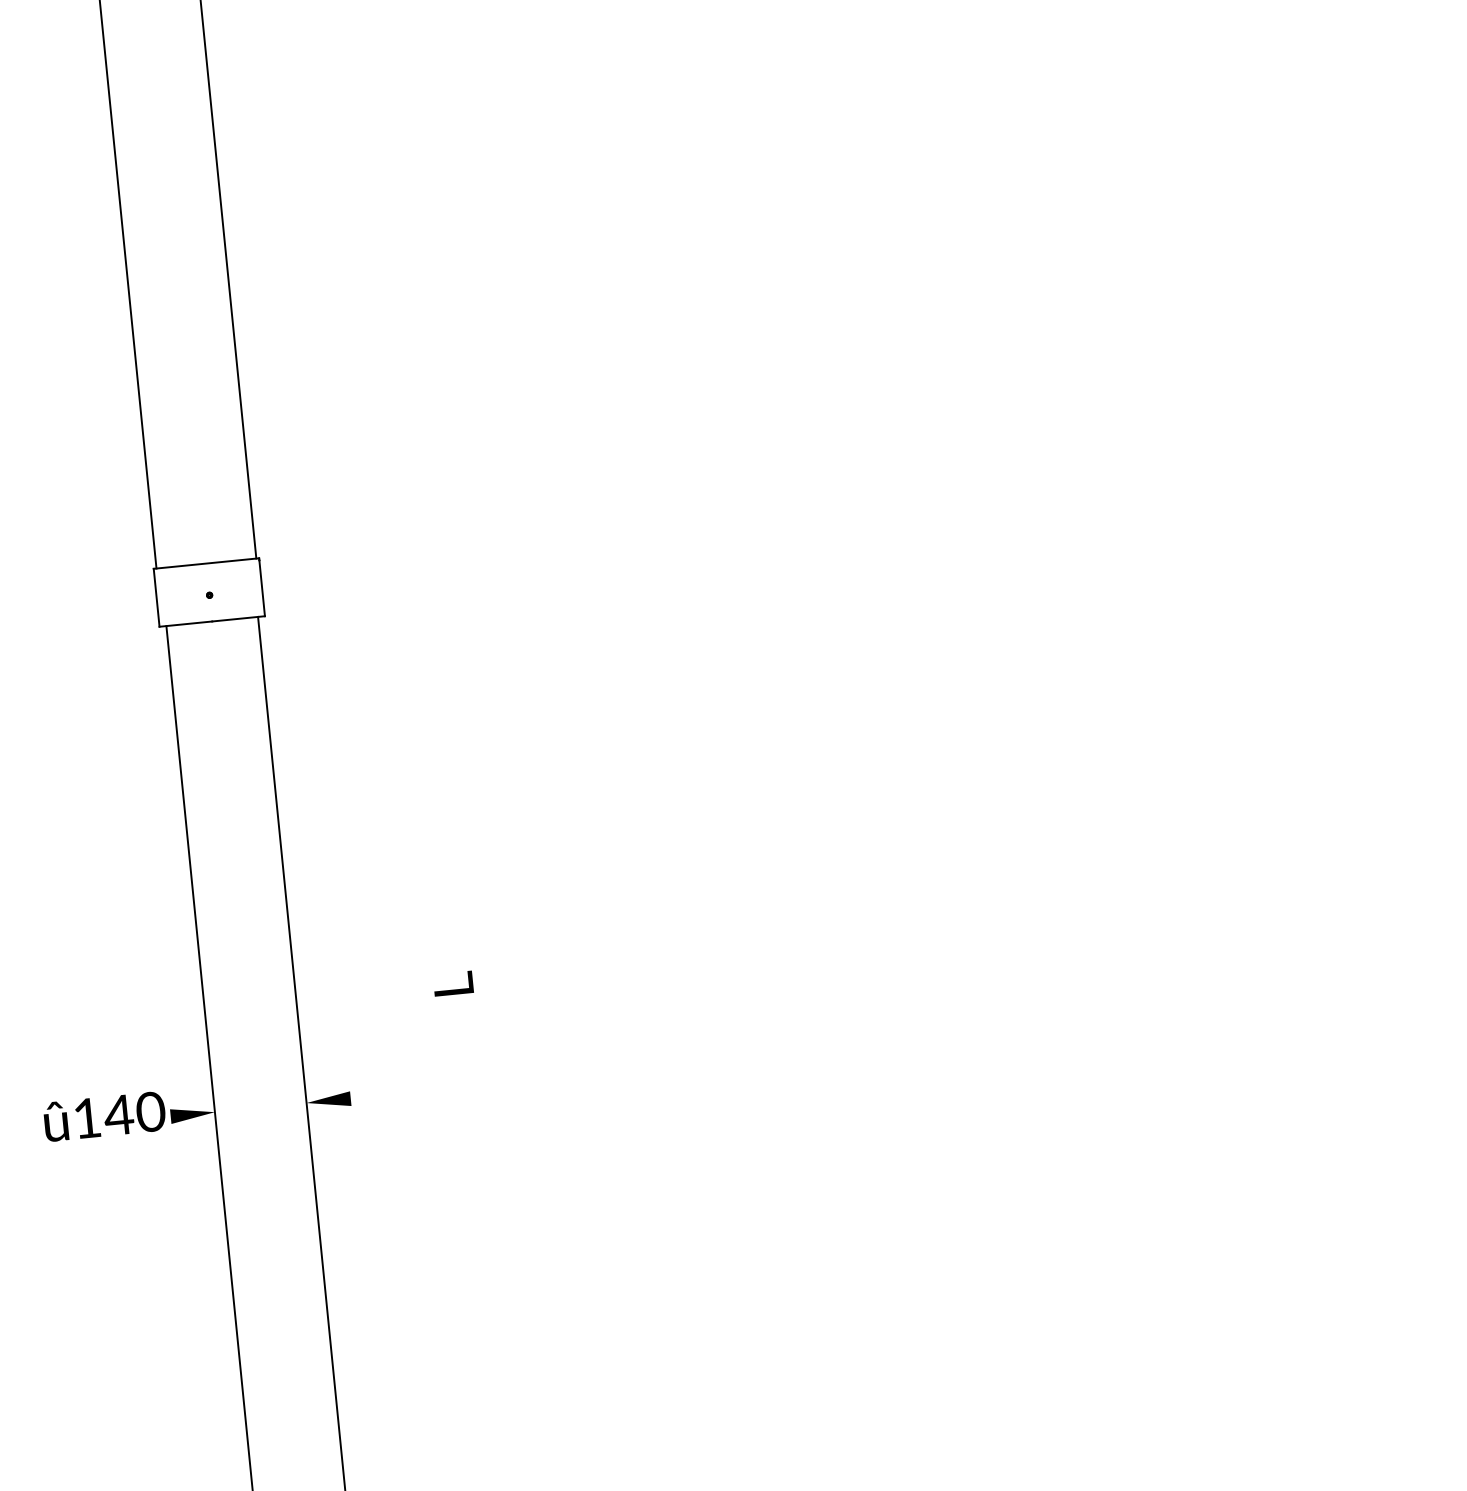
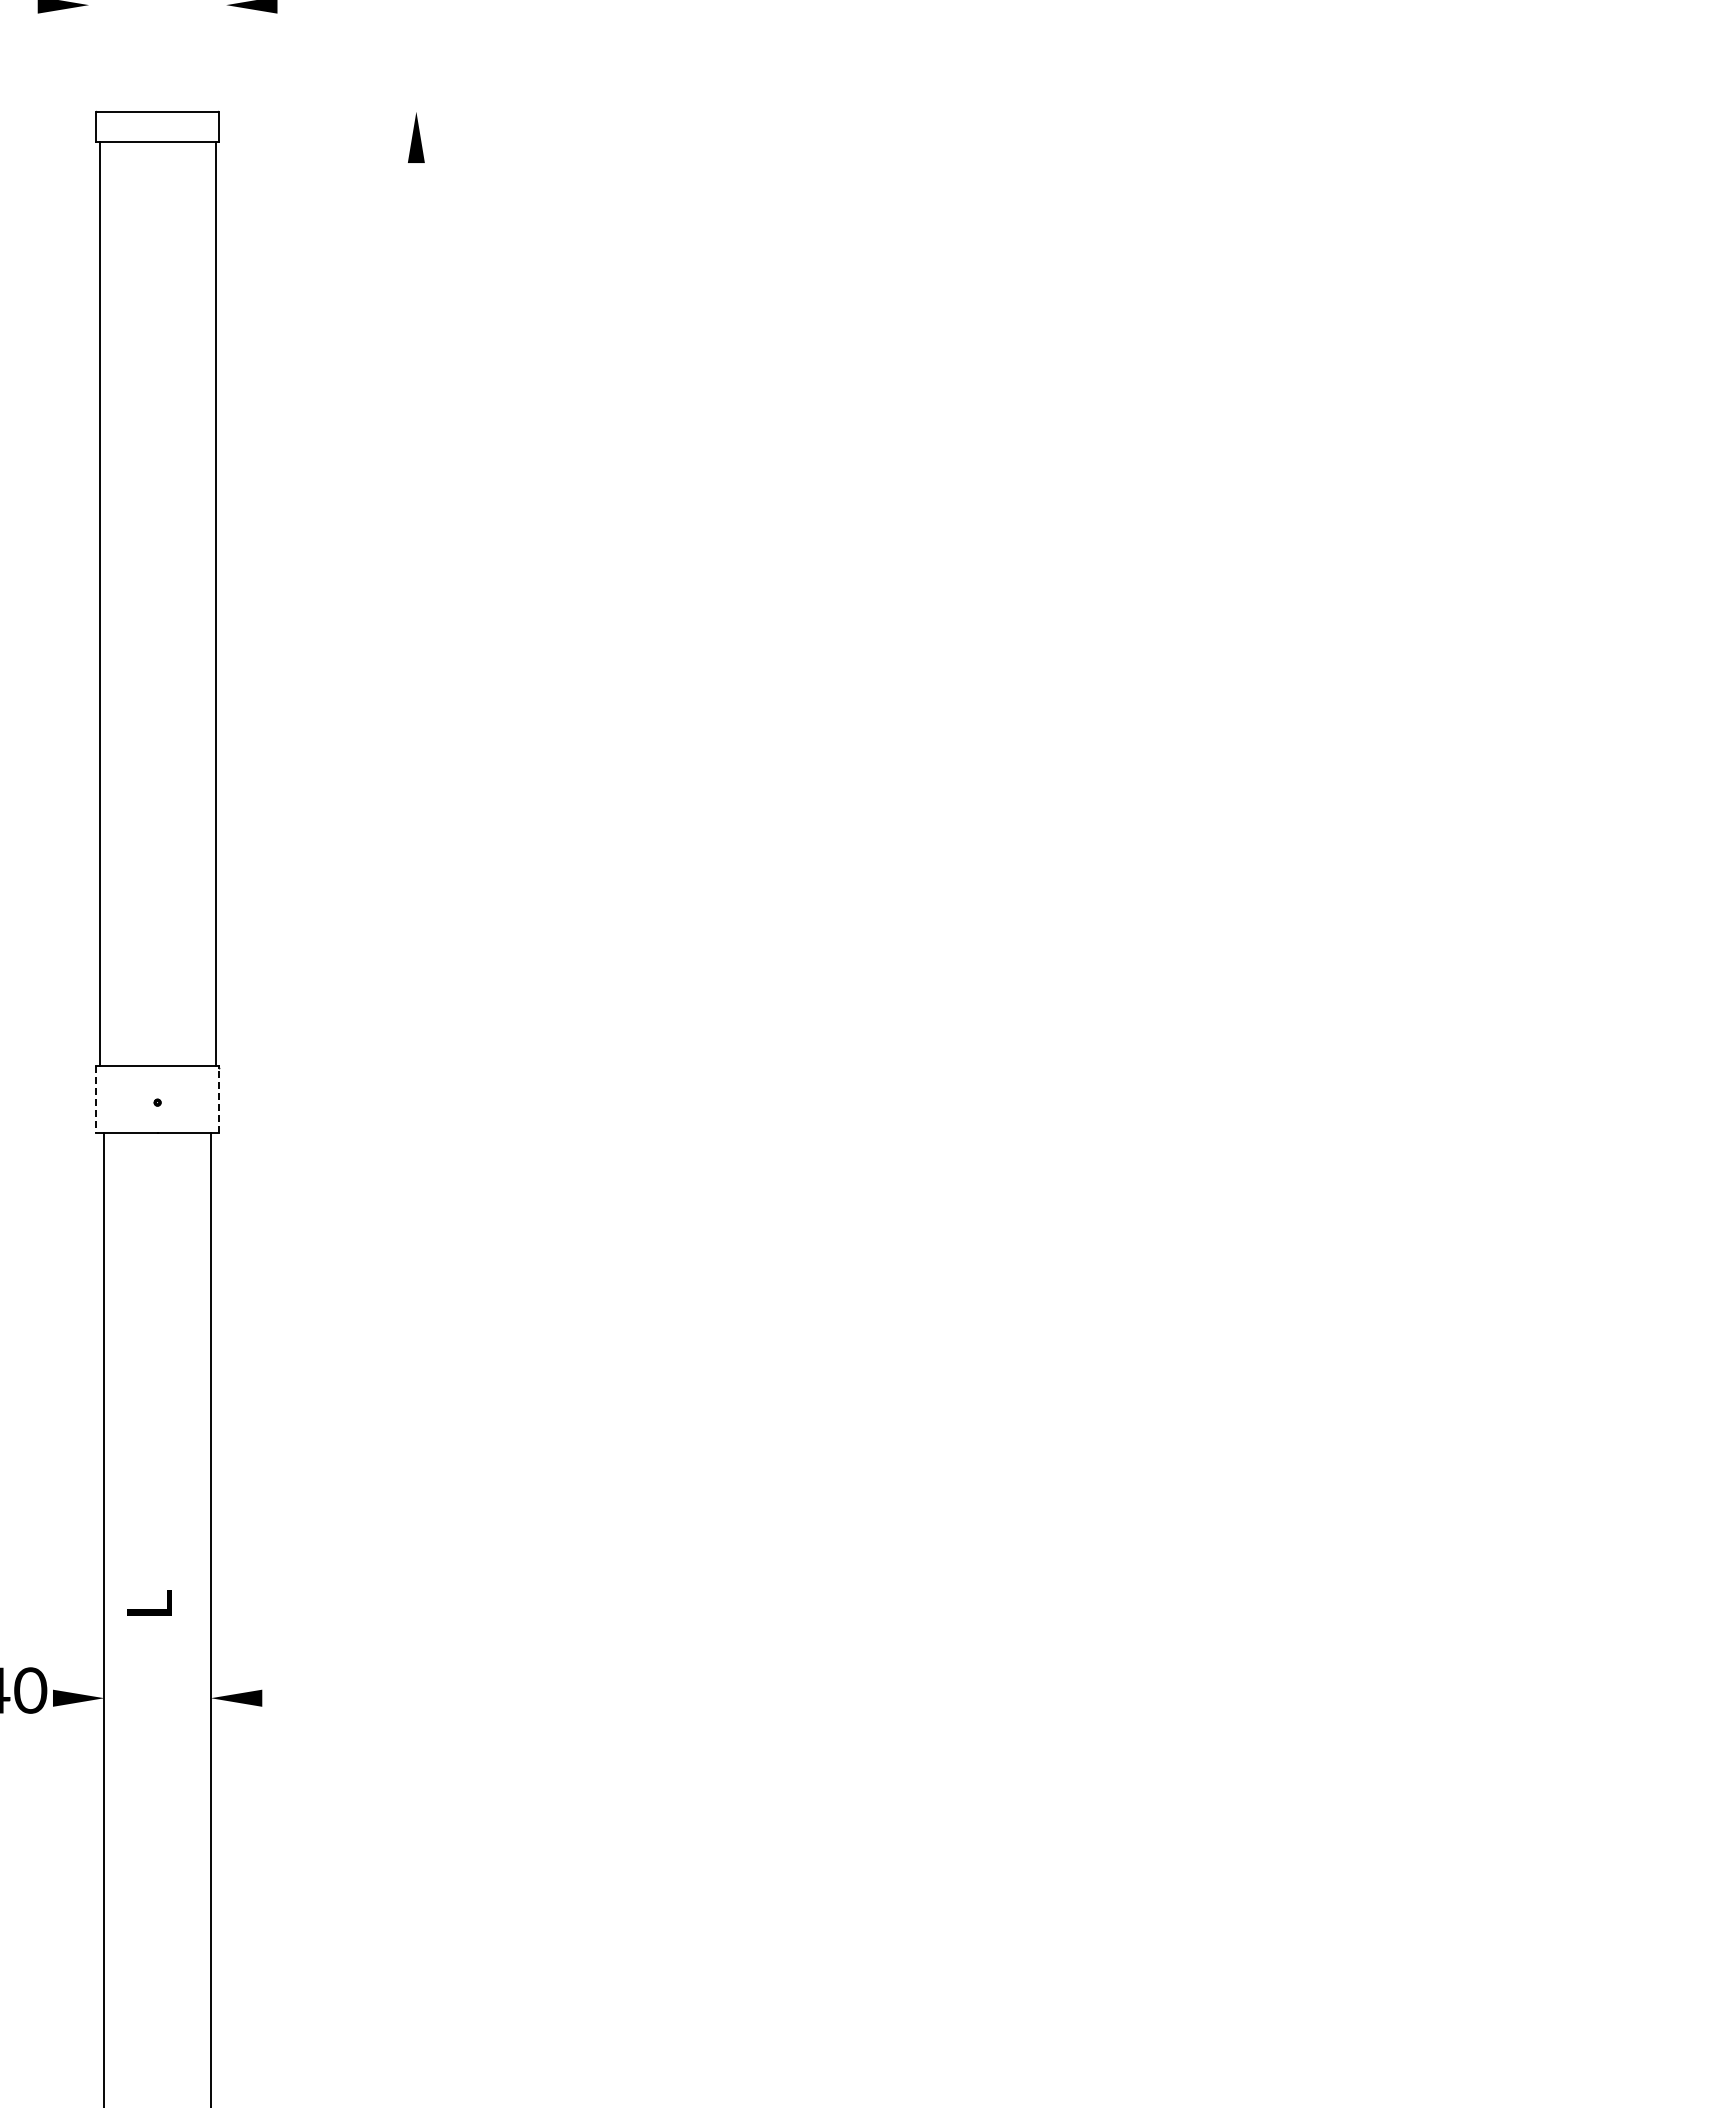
line: (261, 588) -> (218, 1100), solid -> dashed
line: (156, 597) -> (96, 1099), solid -> dashed
text: (453, 983) -> (149, 1602), moved

